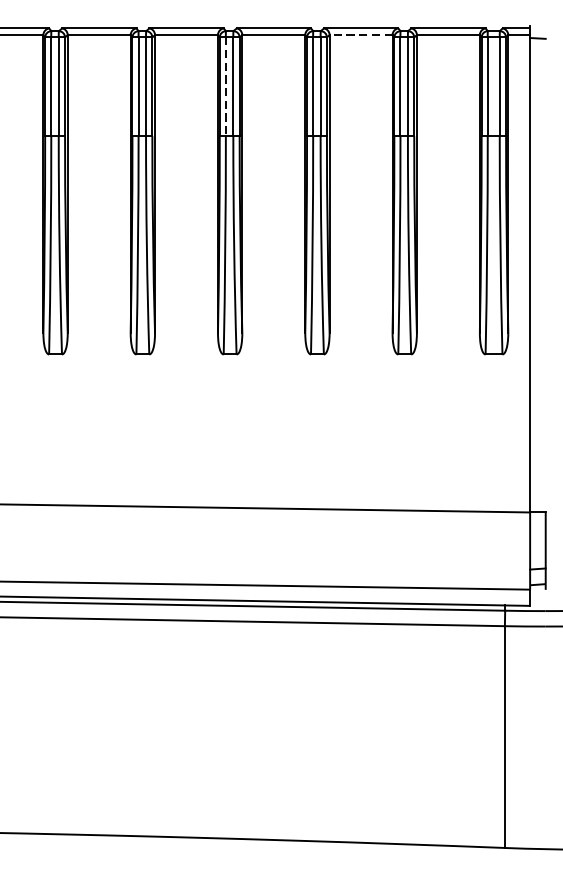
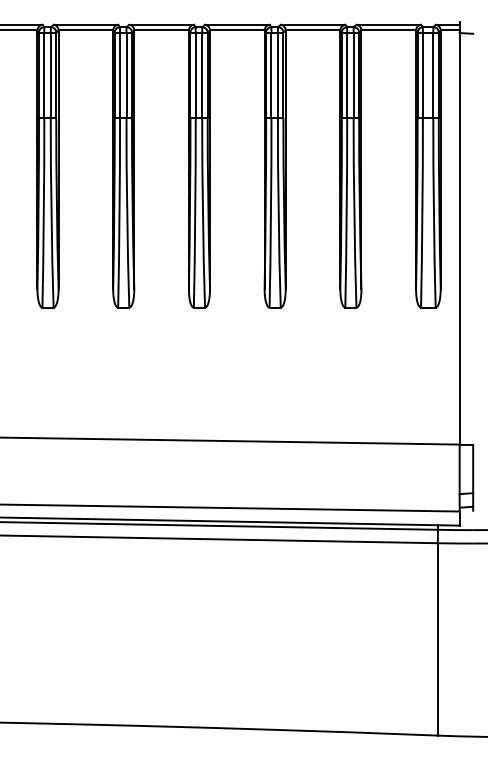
line: (360, 35) -> (312, 30), dashed -> solid
line: (225, 86) -> (195, 75), dashed -> solid

